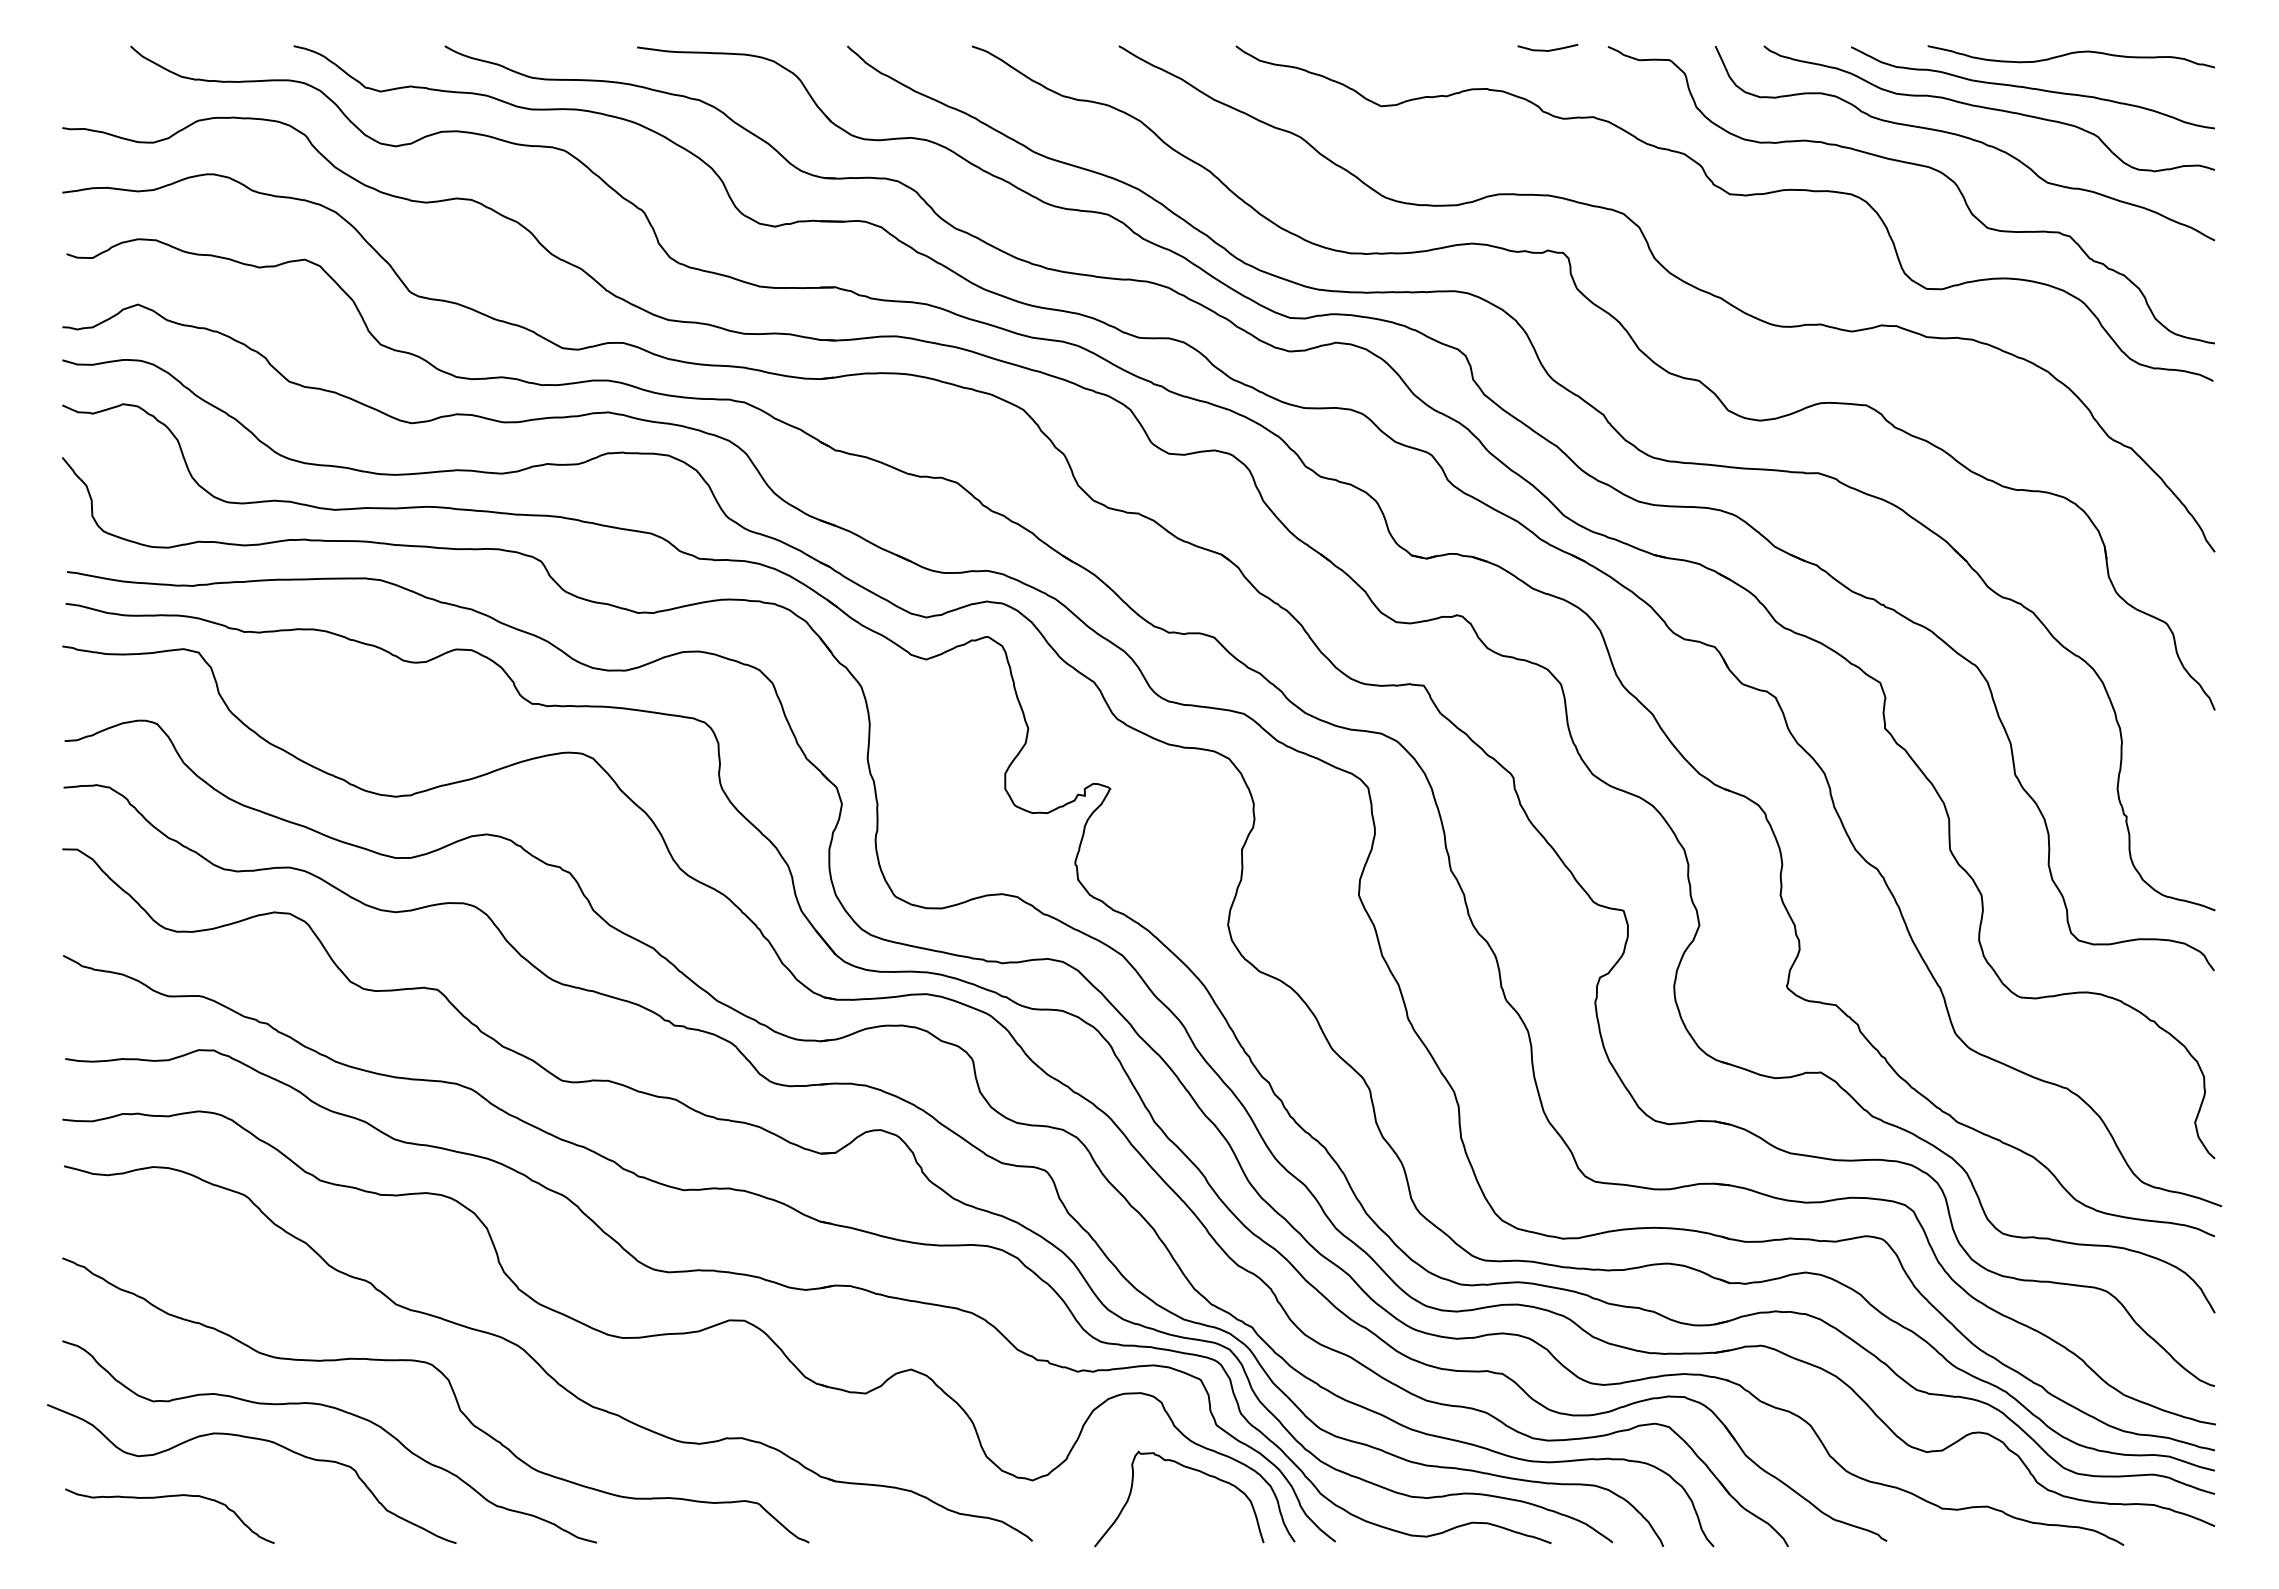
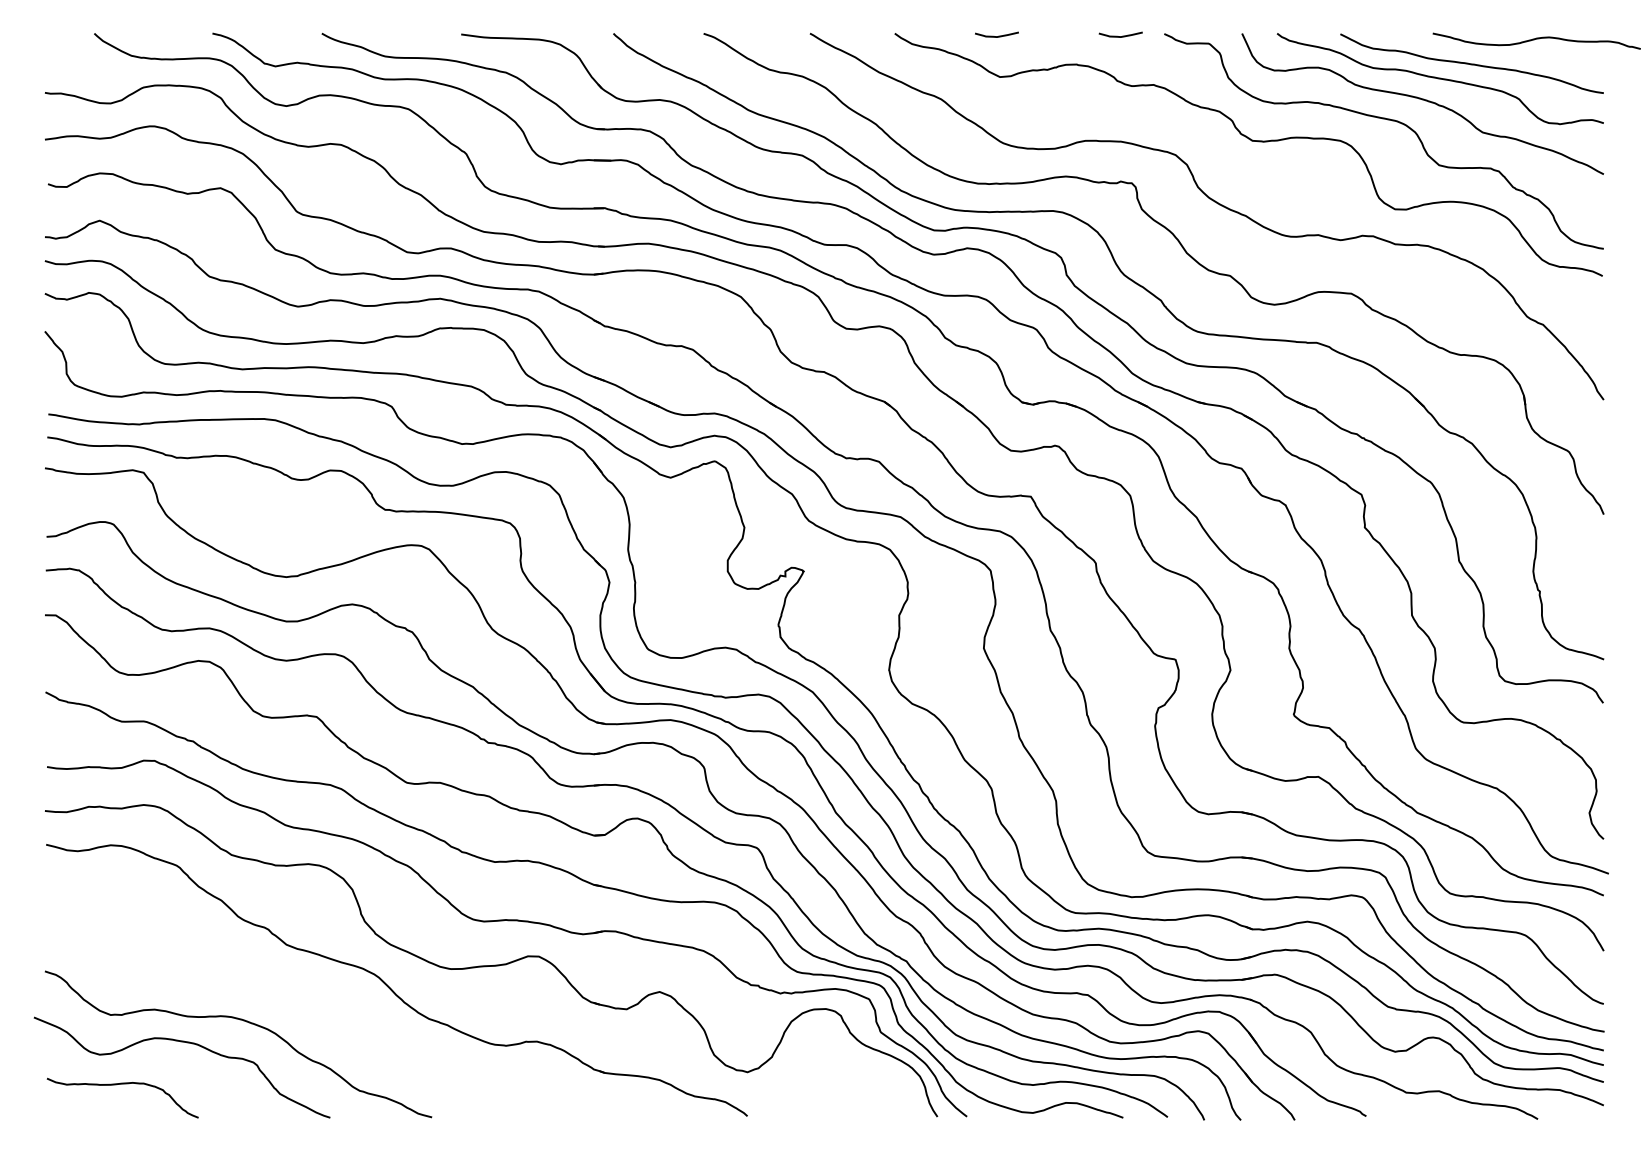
curve: (1374, 49) -> (995, 35), added
curve: (2070, 54) -> (1536, 39), moved
curve: (452, 1392) -> (327, 1008), removed
curve: (1190, 1469) -> (861, 1064), removed

